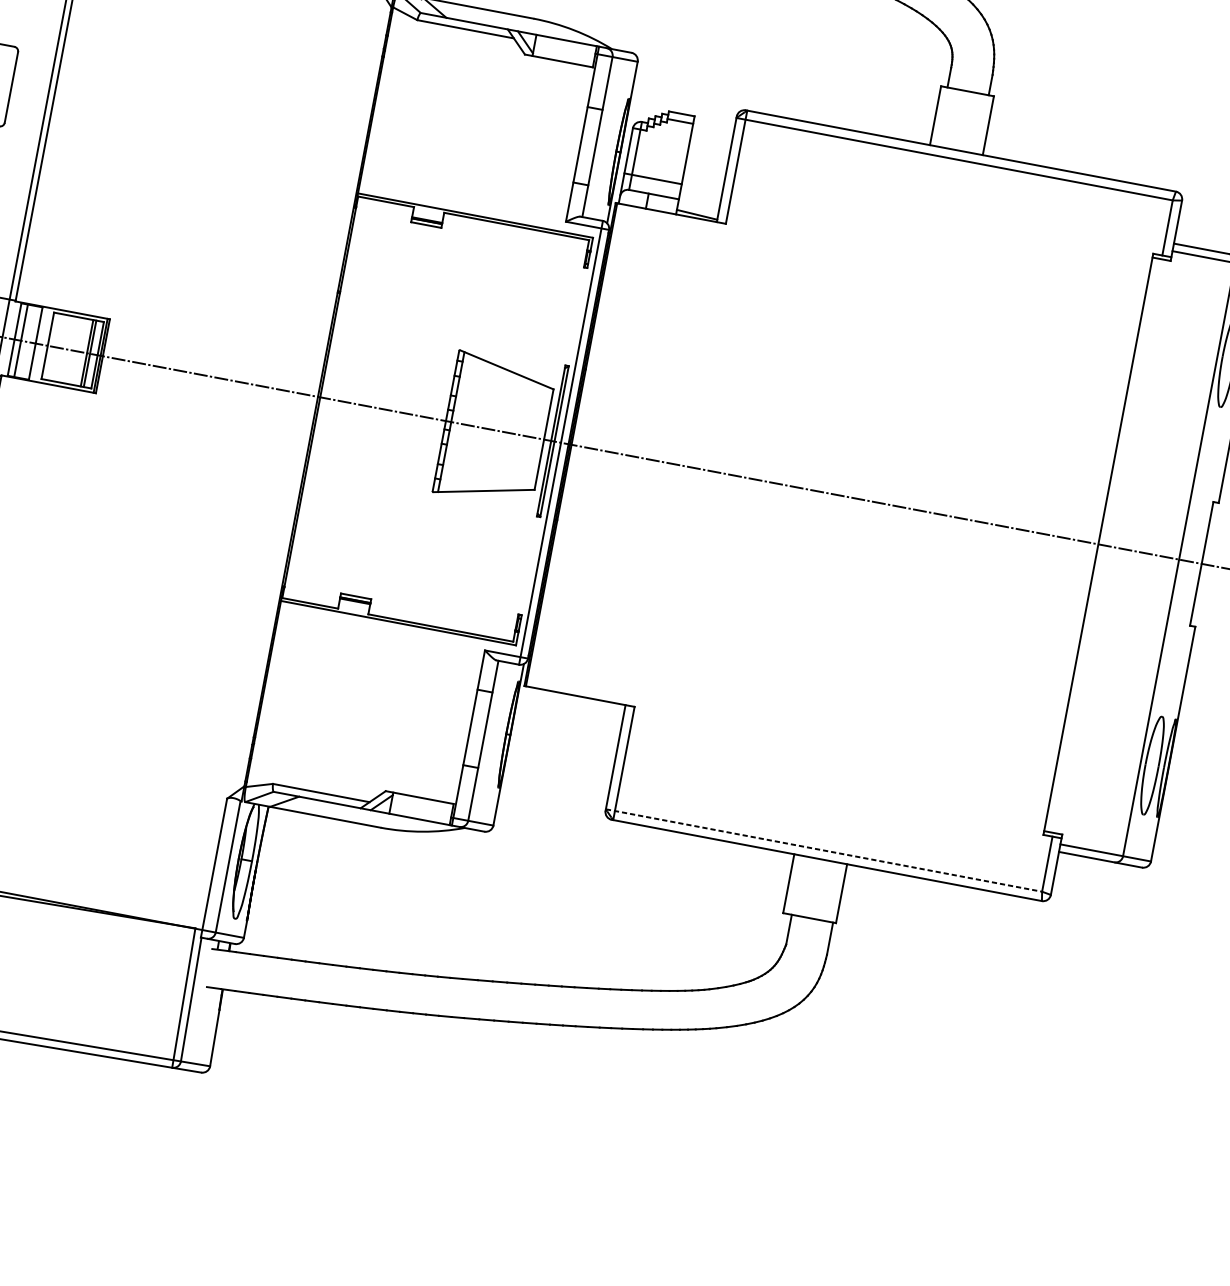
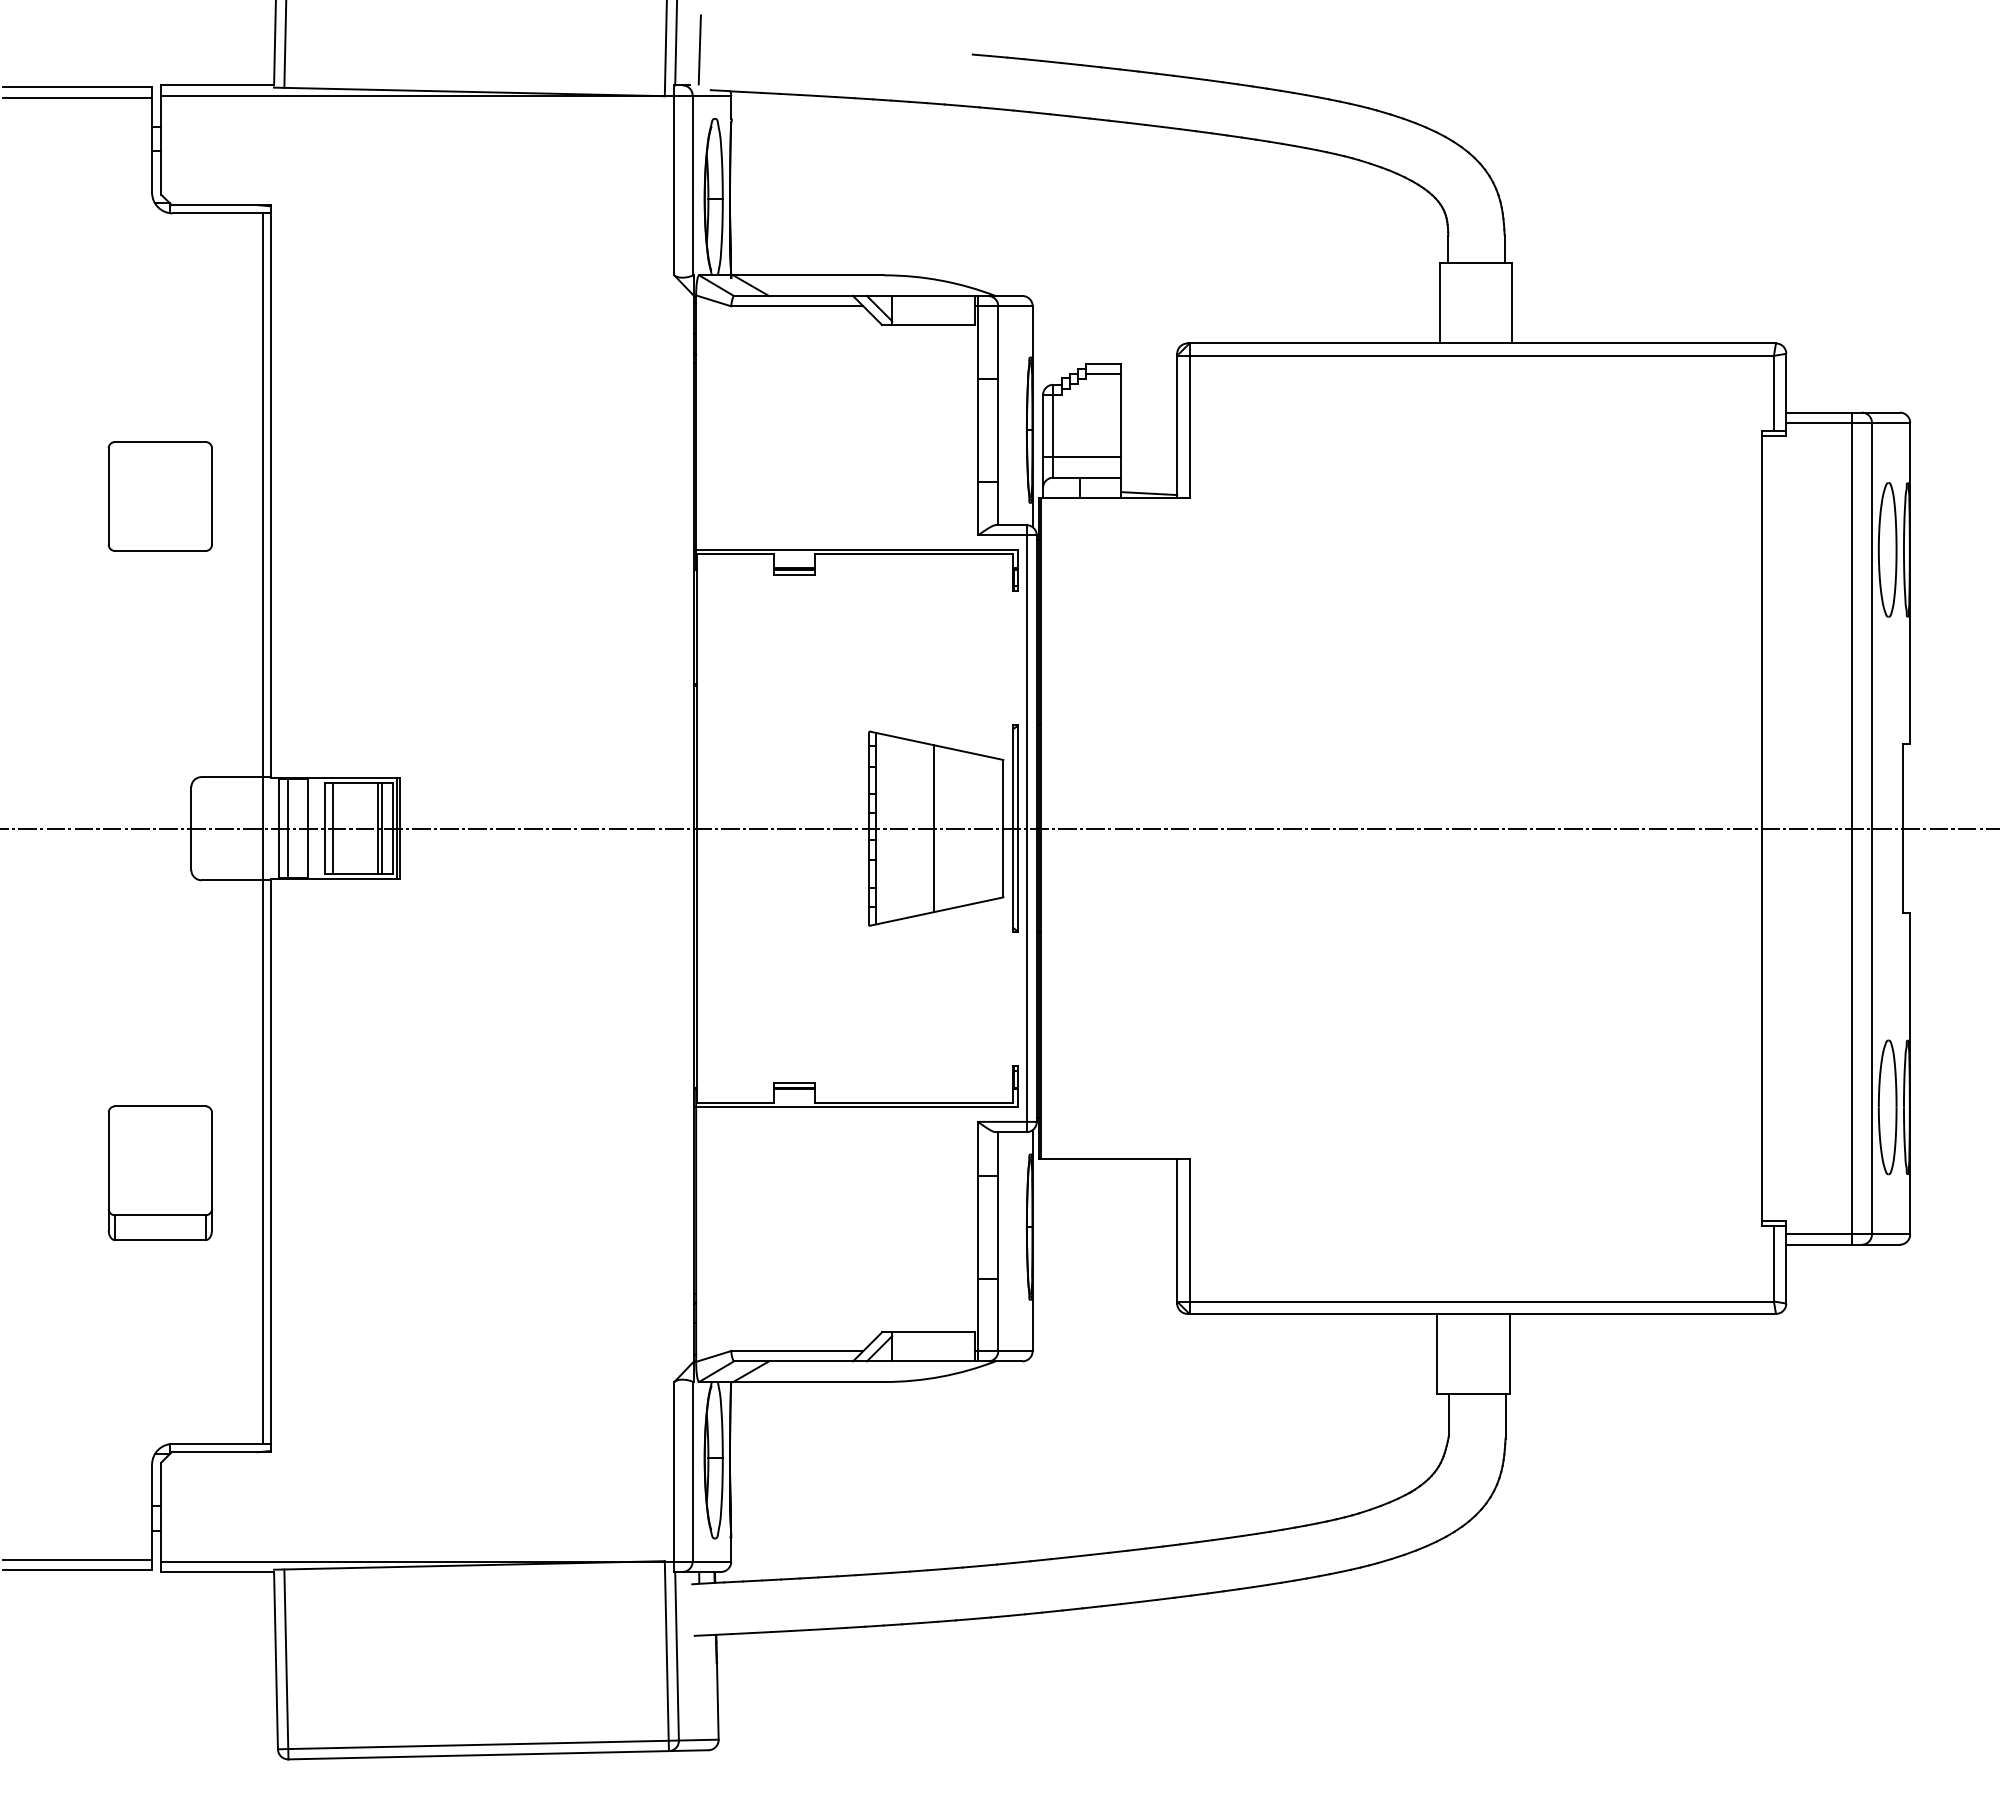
line: (53, 346) -> (332, 828), added
line: (493, 429) -> (934, 828), added
line: (1164, 556) -> (1851, 828), added
line: (824, 850) -> (1476, 1301), dashed -> solid

